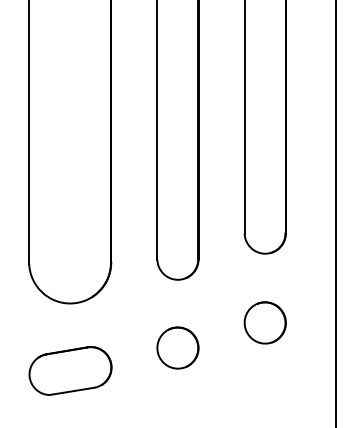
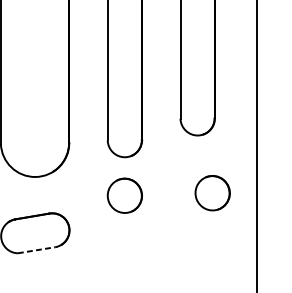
part: (264, 322) -> (212, 192), moved
part: (177, 347) -> (124, 195), moved
line: (72, 391) -> (36, 250), solid -> dashed

